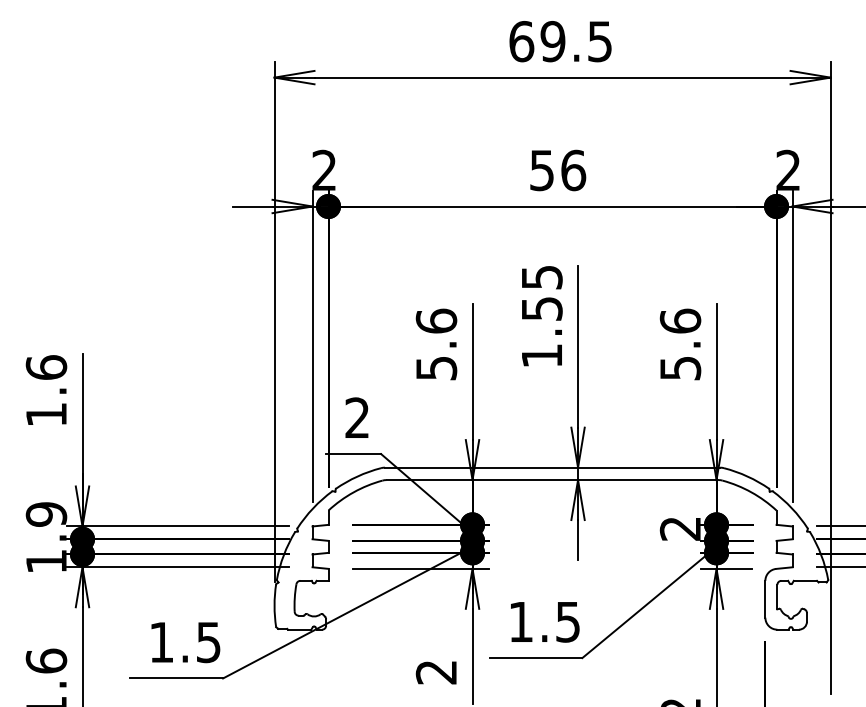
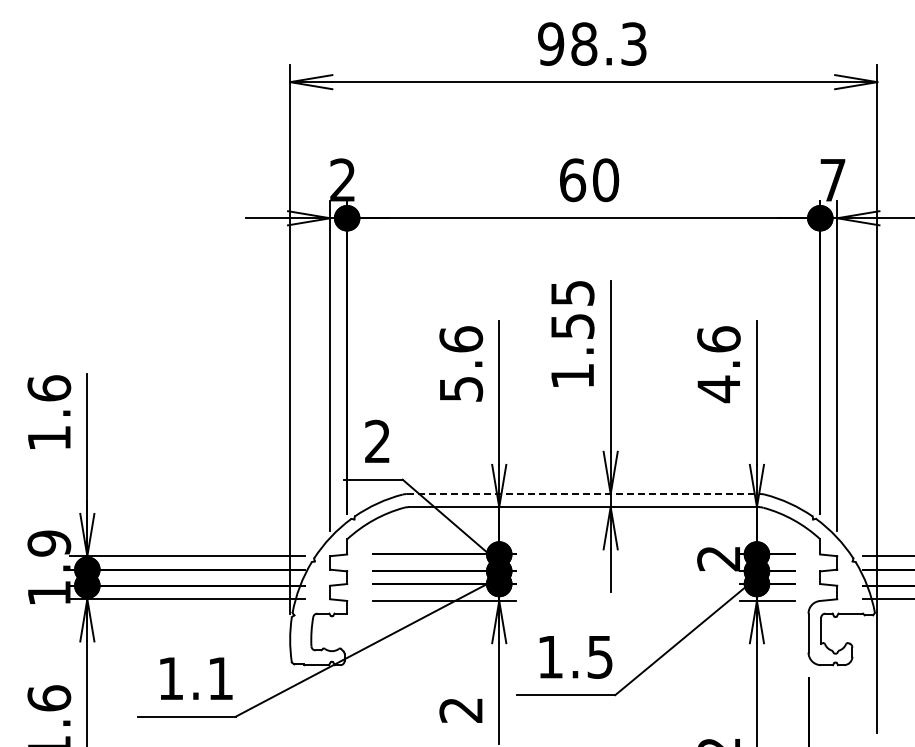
text: (560, 41) -> (592, 43), 69.5 -> 98.3
text: (788, 169) -> (832, 179), 2 -> 7
text: (557, 170) -> (589, 180), 56 -> 60
text: (680, 368) -> (718, 389), 5.6 -> 4.6
line: (552, 468) -> (583, 494), solid -> dashed
text: (208, 642) -> (220, 678), 1.5 -> 1.1

